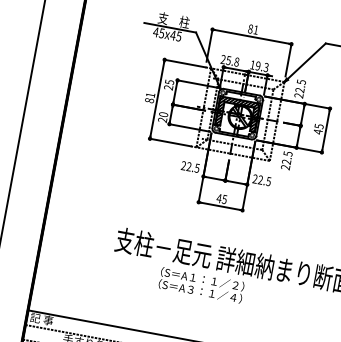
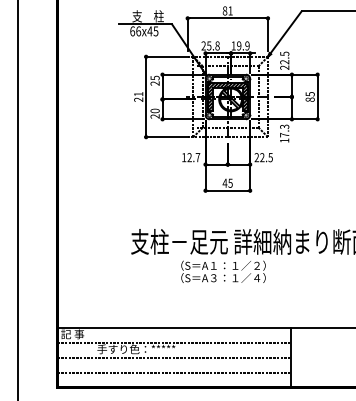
text: (158, 32) -> (135, 31), 45x45 -> 66x45
text: (266, 68) -> (247, 46), 19.3 -> 19.9
text: (149, 100) -> (138, 99), 81 -> 21
text: (317, 131) -> (309, 99), 45 -> 85
text: (286, 160) -> (284, 133), 22.5 -> 17.3
text: (190, 167) -> (191, 157), 22.5 -> 12.7

